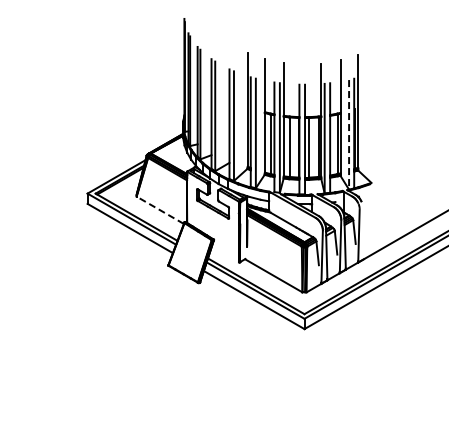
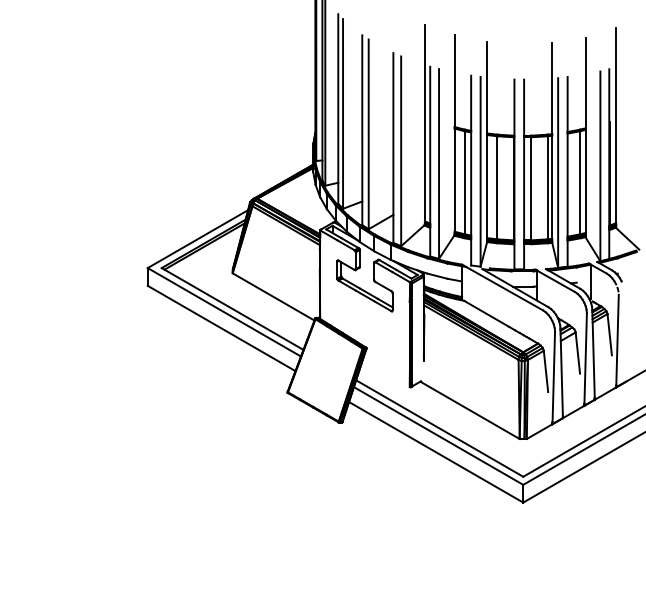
line: (349, 134) -> (601, 165), dashed -> solid
line: (159, 210) -> (272, 297), dashed -> solid

